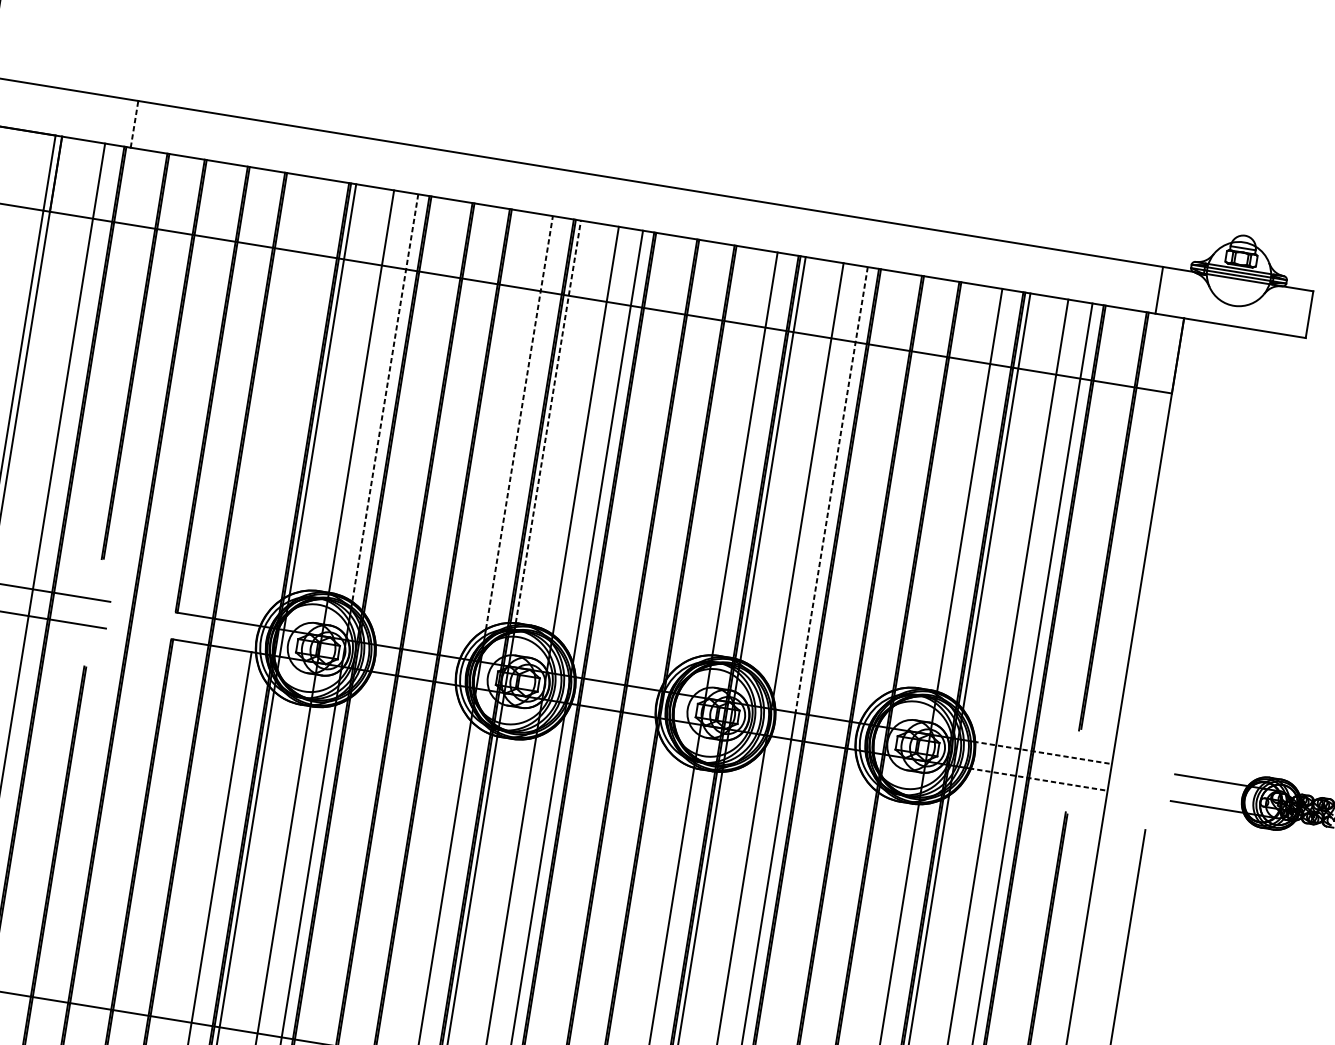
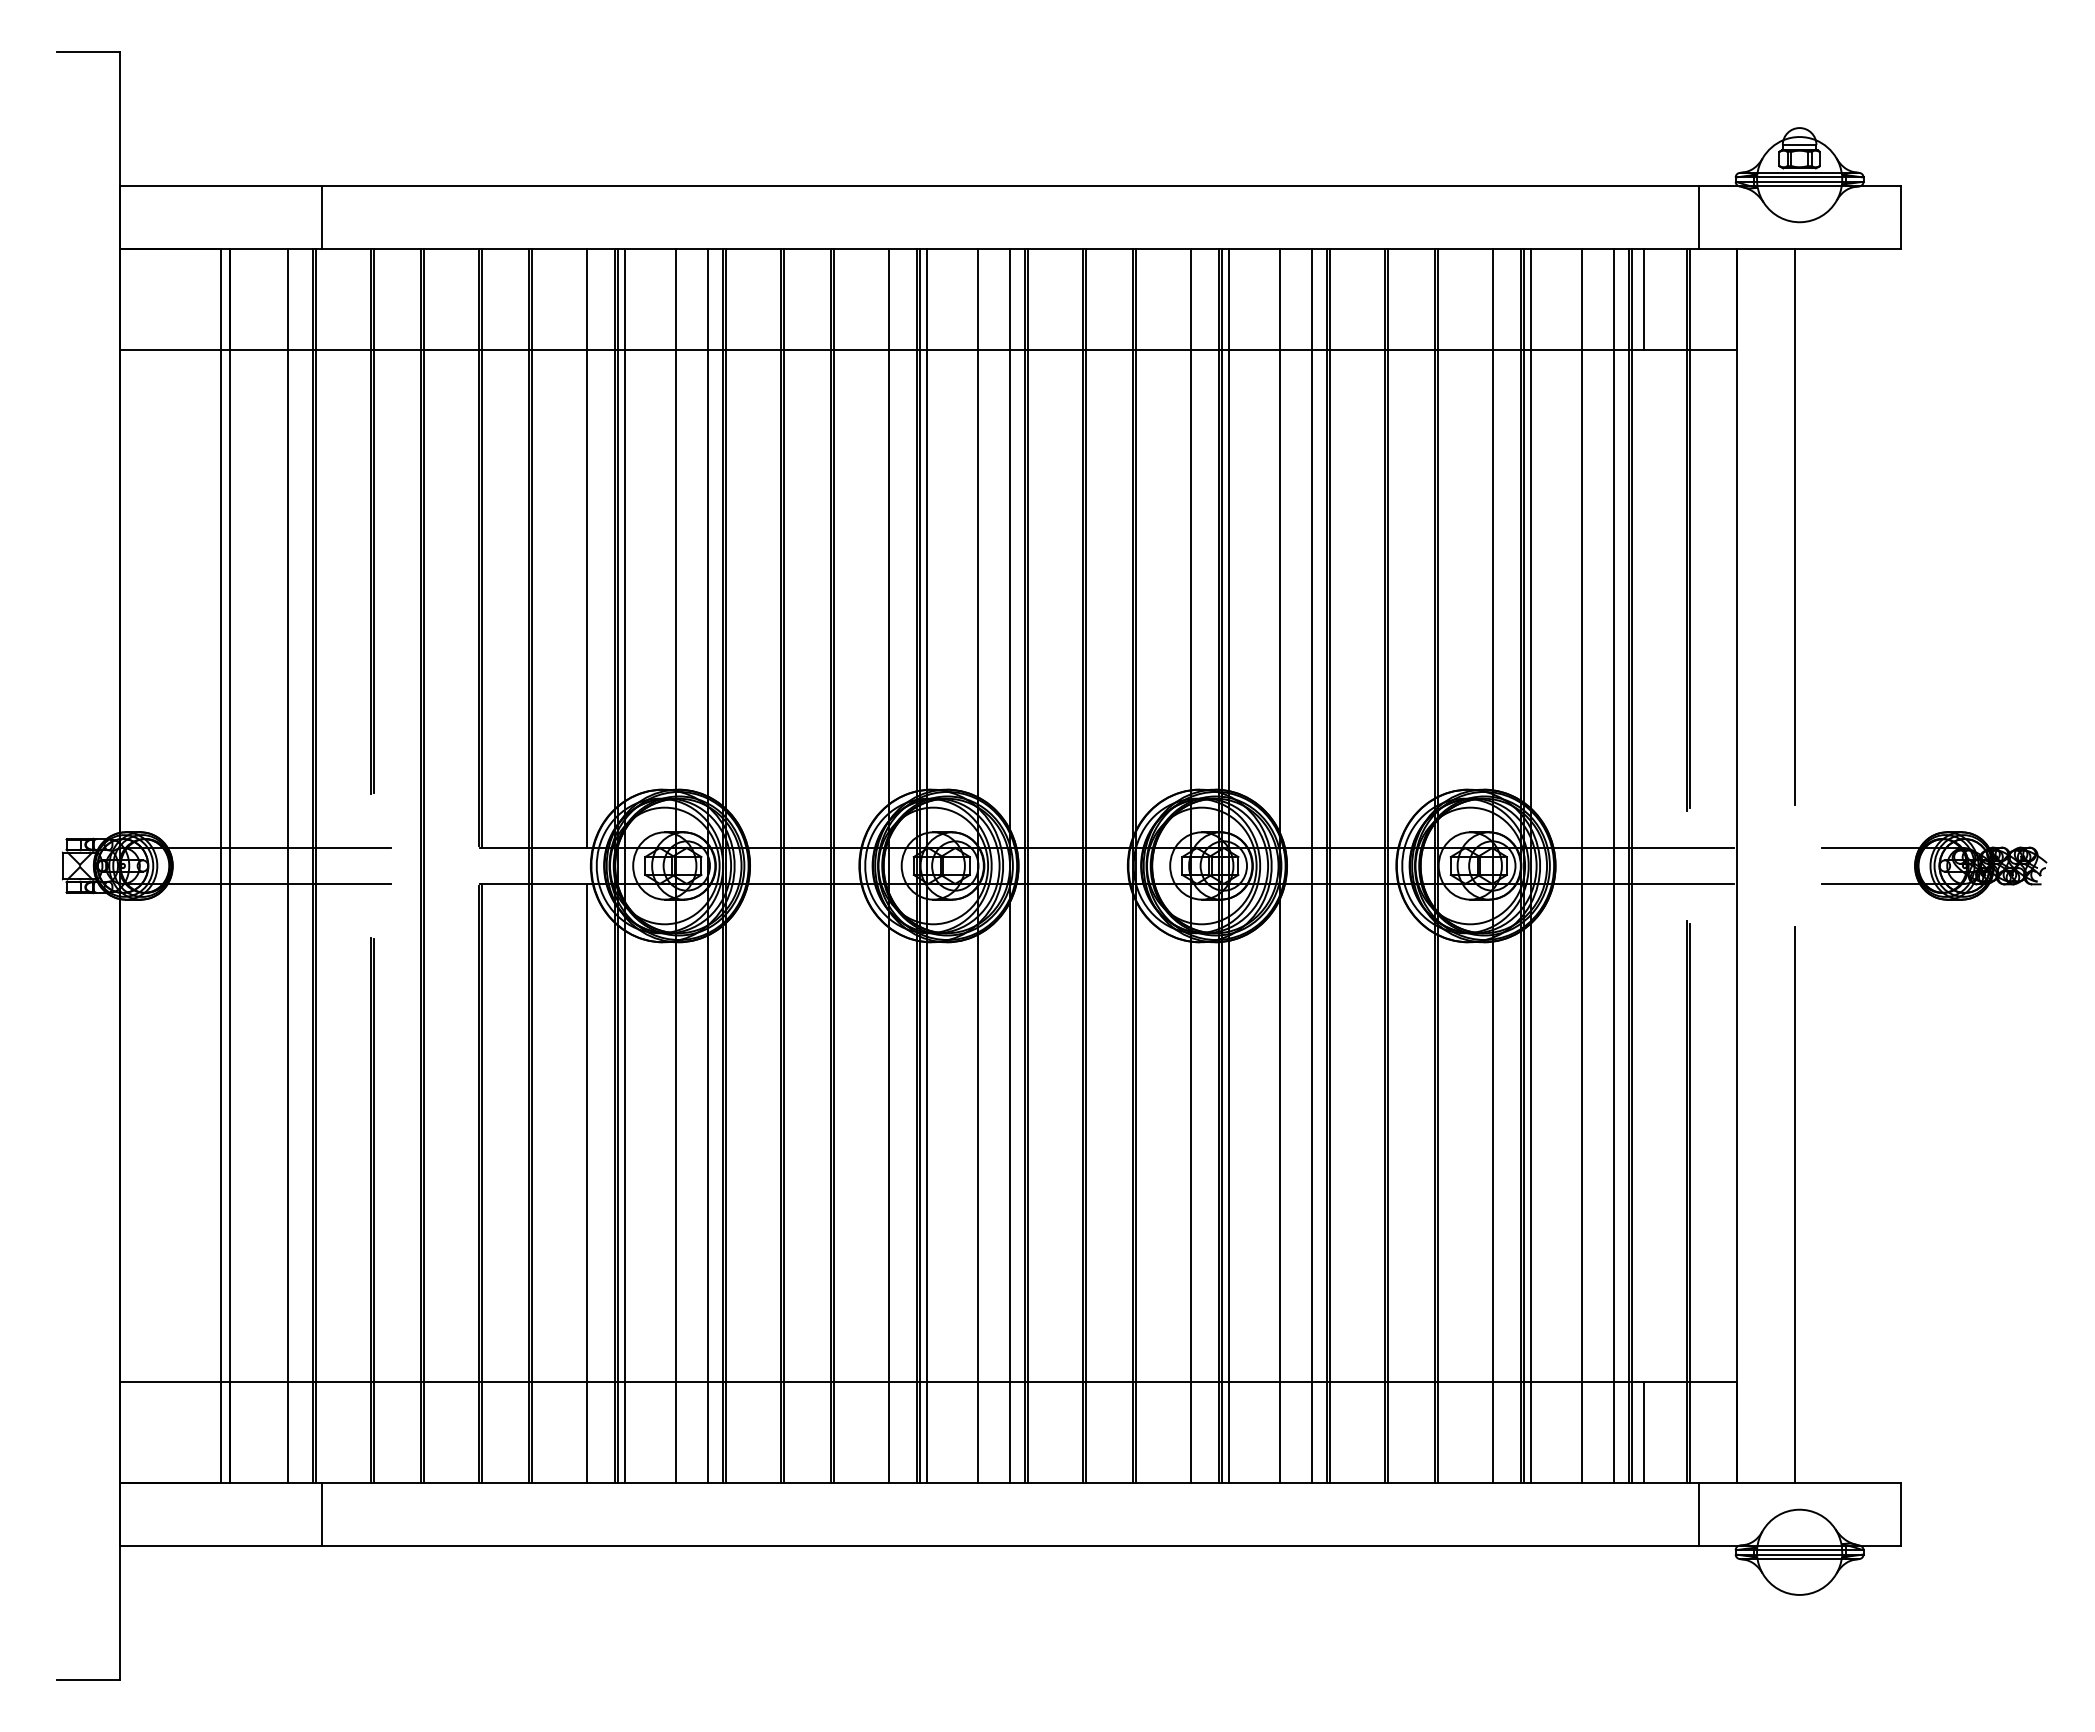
line: (134, 124) -> (321, 217), dashed -> solid
line: (1109, 344) -> (1644, 299), added
line: (385, 397) -> (708, 522), dashed -> solid
line: (292, 402) -> (587, 548), added
line: (548, 421) -> (926, 519), dashed -> solid
line: (519, 422) -> (889, 526), dashed -> solid
line: (831, 490) -> (1312, 549), dashed -> solid
line: (1193, 531) -> (1794, 526), added
line: (1042, 753) -> (1643, 848), dashed -> solid
line: (1037, 779) -> (1643, 883), dashed -> solid

